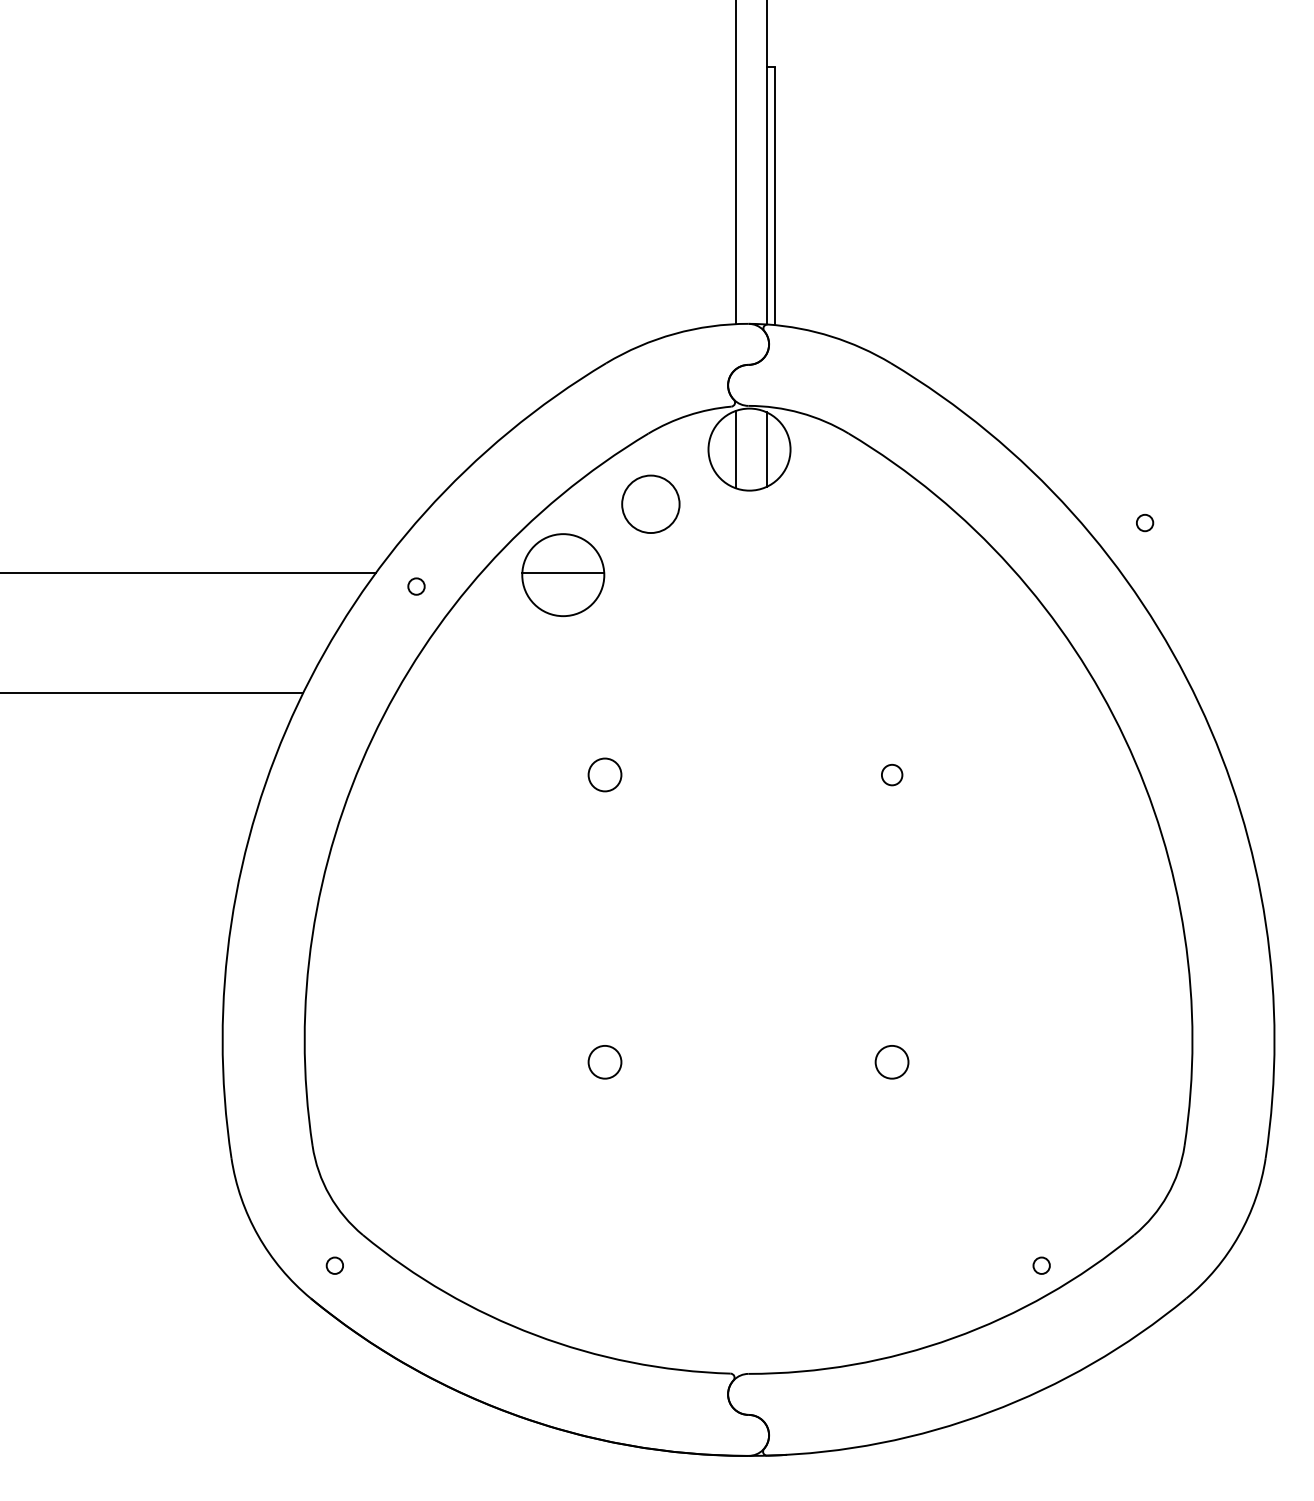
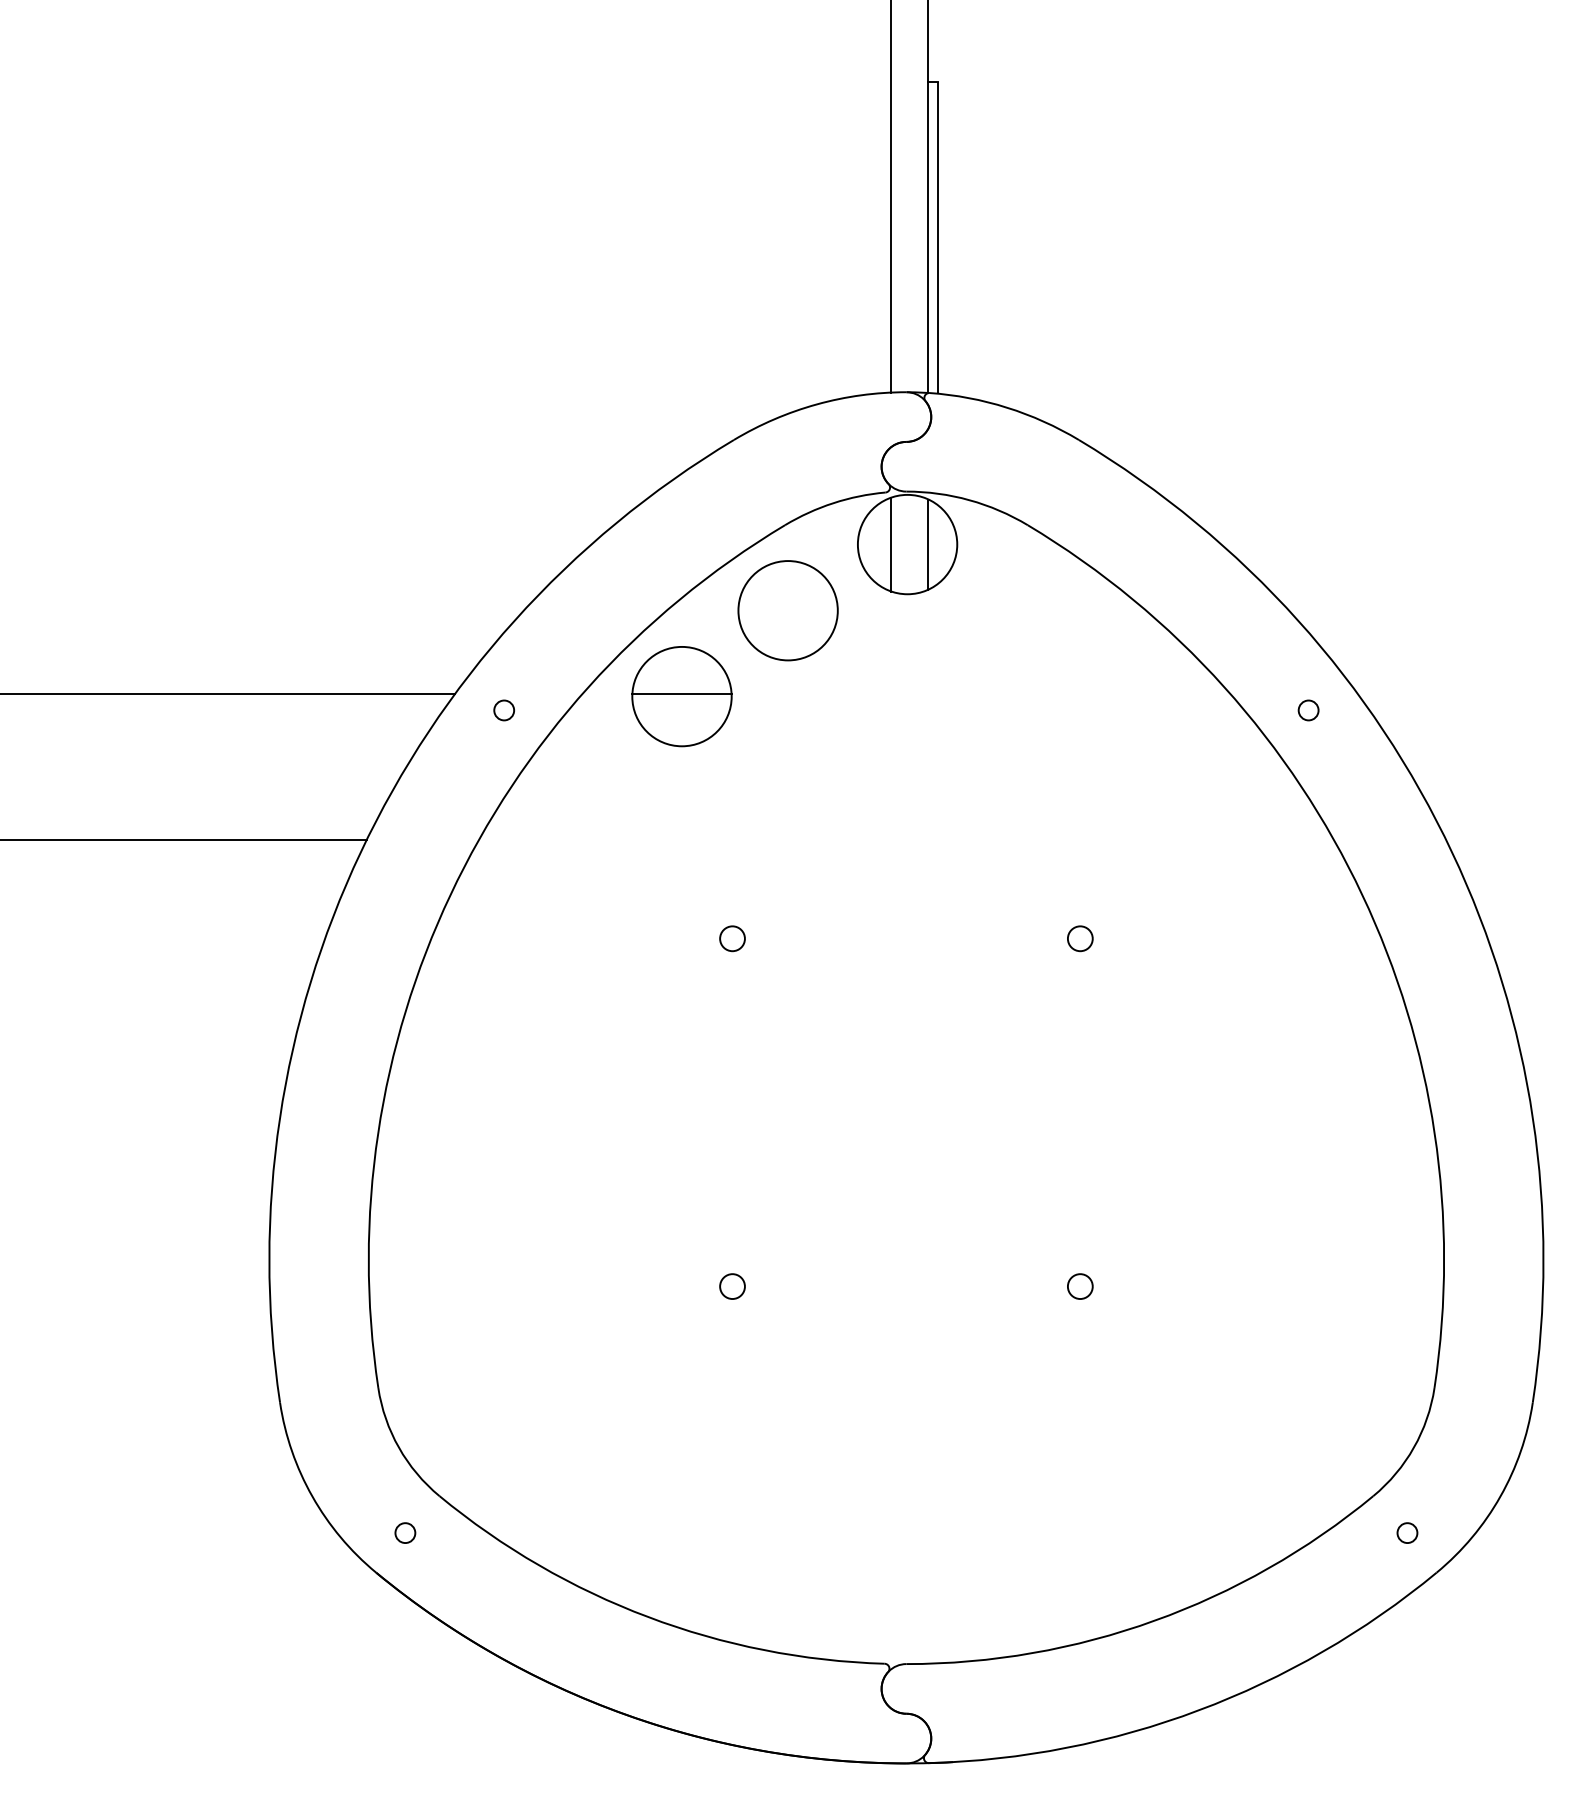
circle: (650, 504) -> (787, 610), size x1.43
circle: (1144, 523) -> (1308, 710), moved
circle: (604, 774) -> (732, 938), size x0.62
circle: (604, 1062) -> (732, 1286), size x0.62
circle: (892, 1062) -> (1080, 1286), size x0.62
circle: (1041, 1265) -> (1407, 1532), moved

